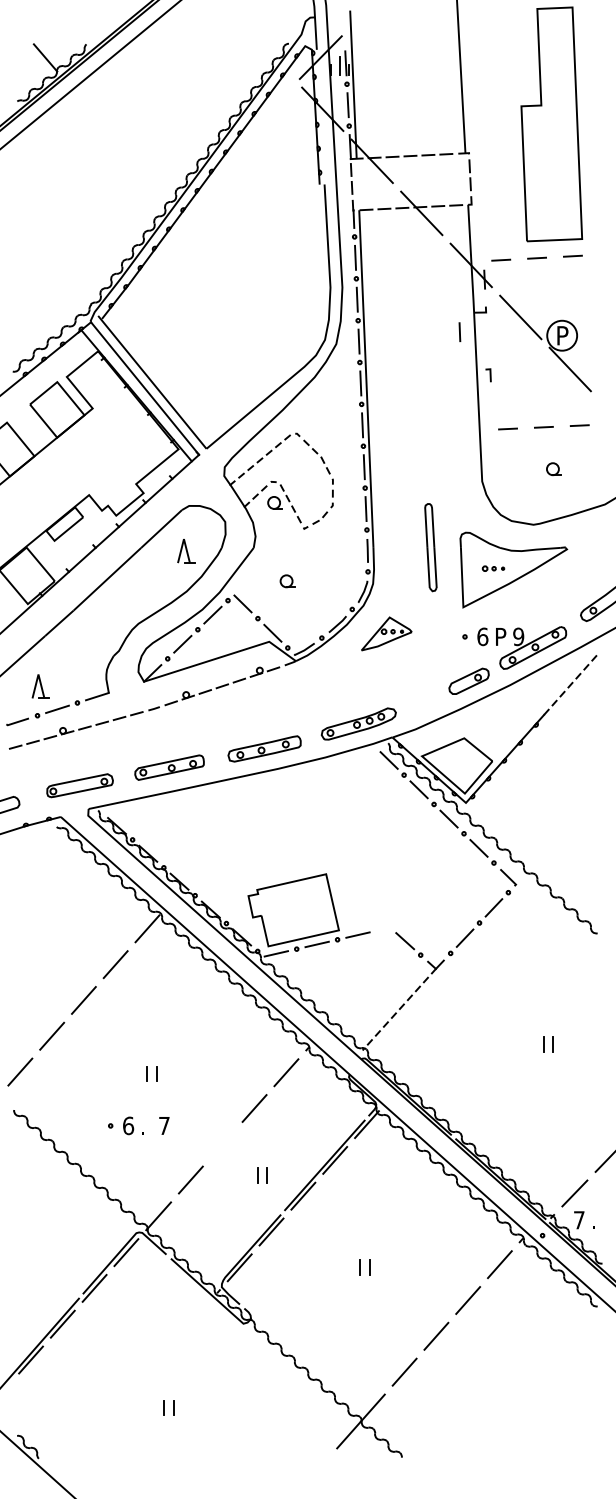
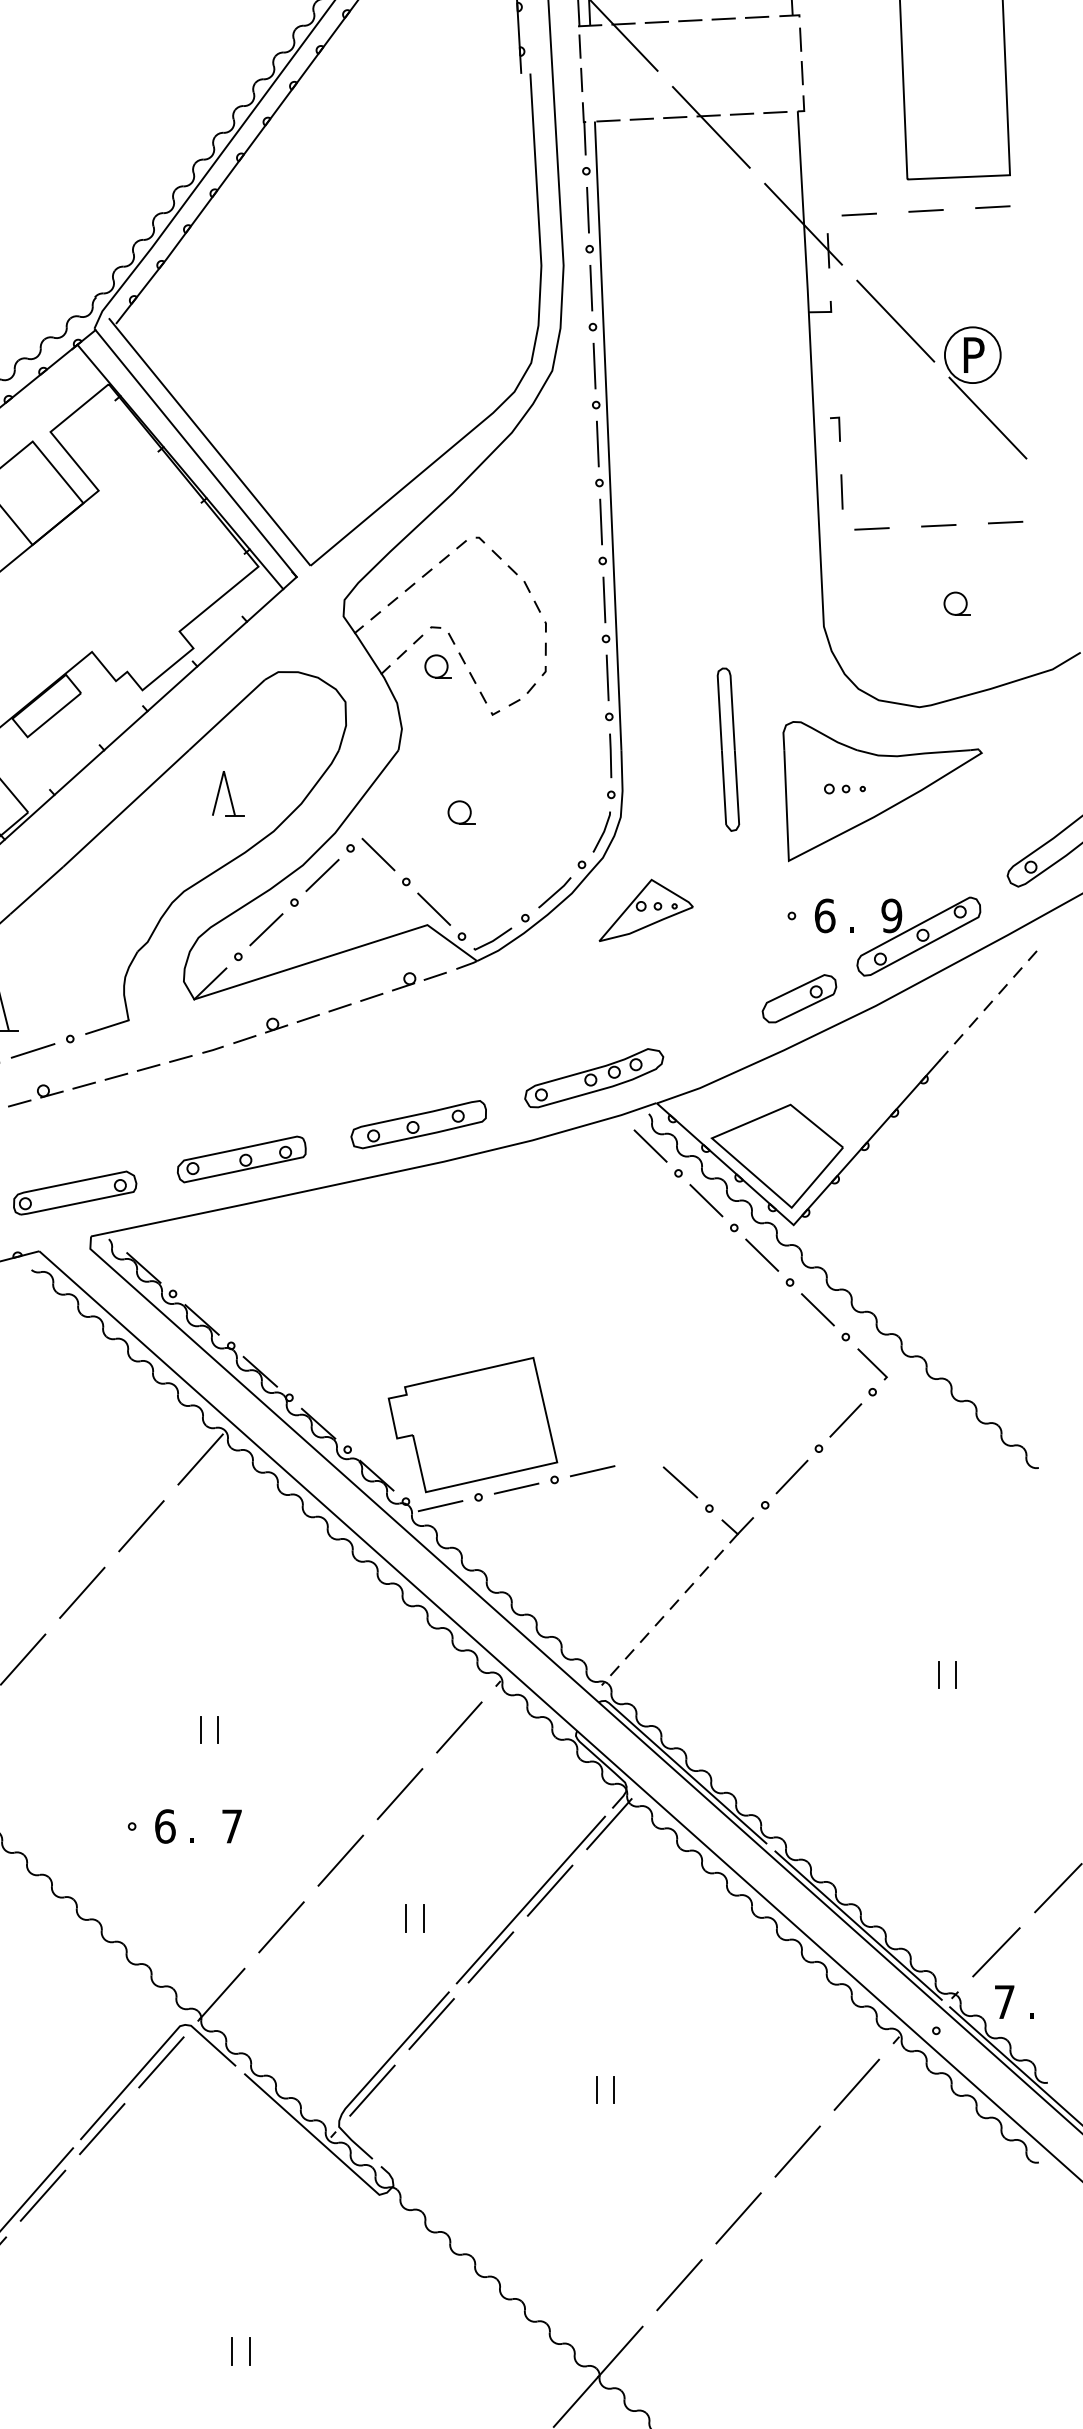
line: (459, 331) -> (841, 490), moved
part: (186, 551) -> (228, 794), moved
text: (501, 636) -> (859, 915), P -> .
line: (222, 1143) -> (340, 1859), added

